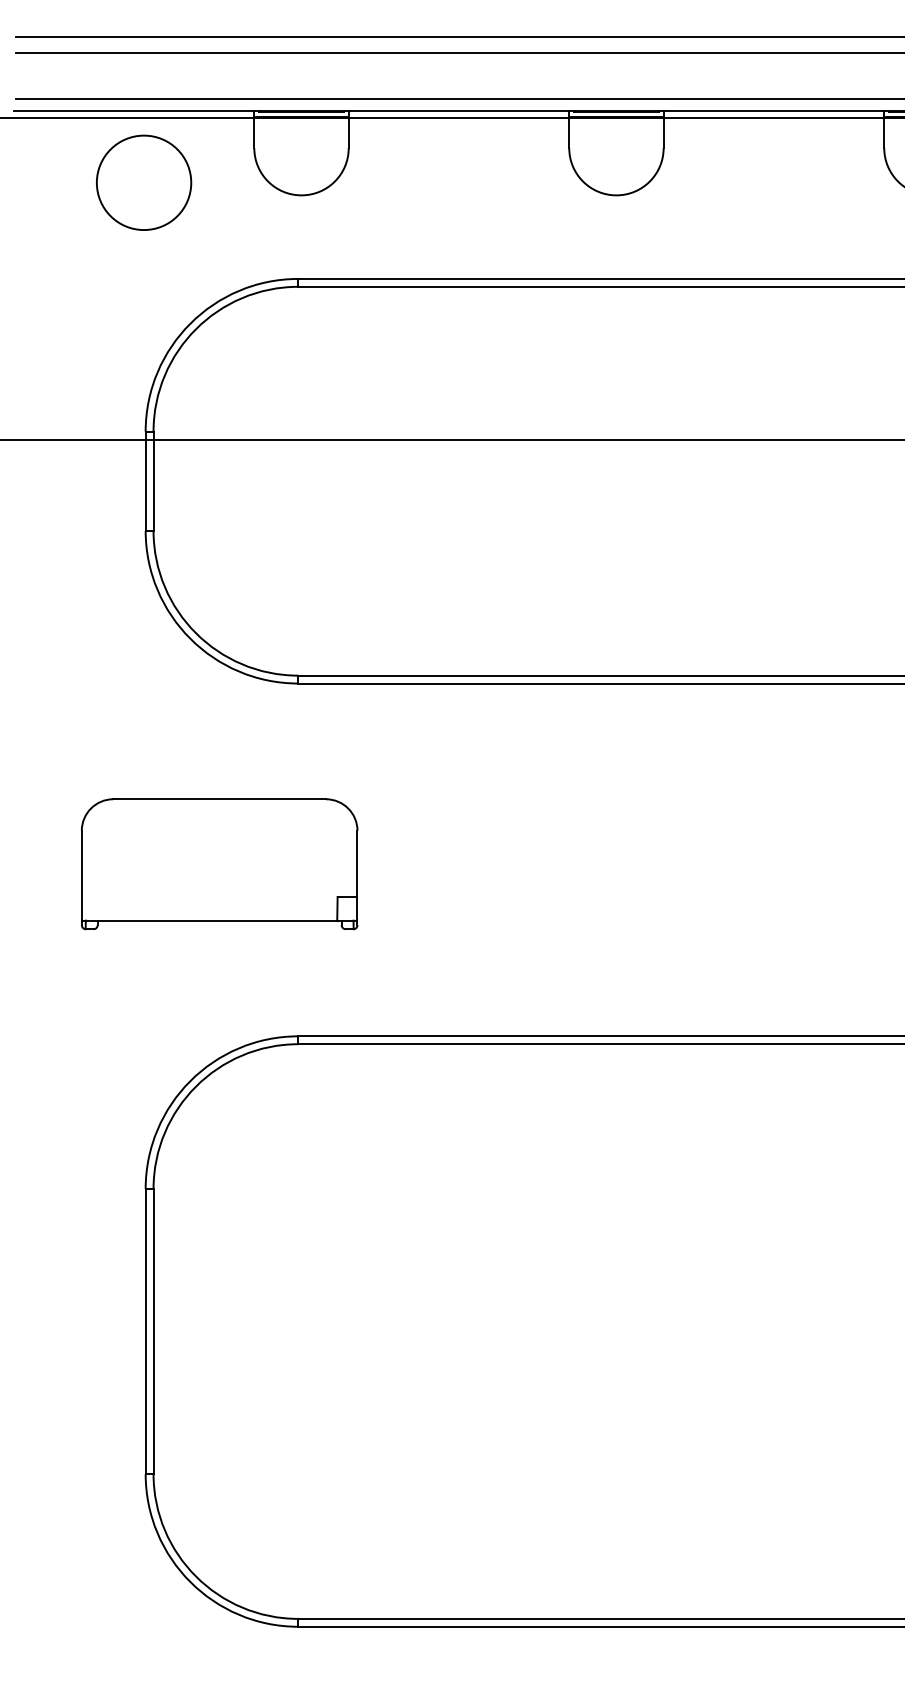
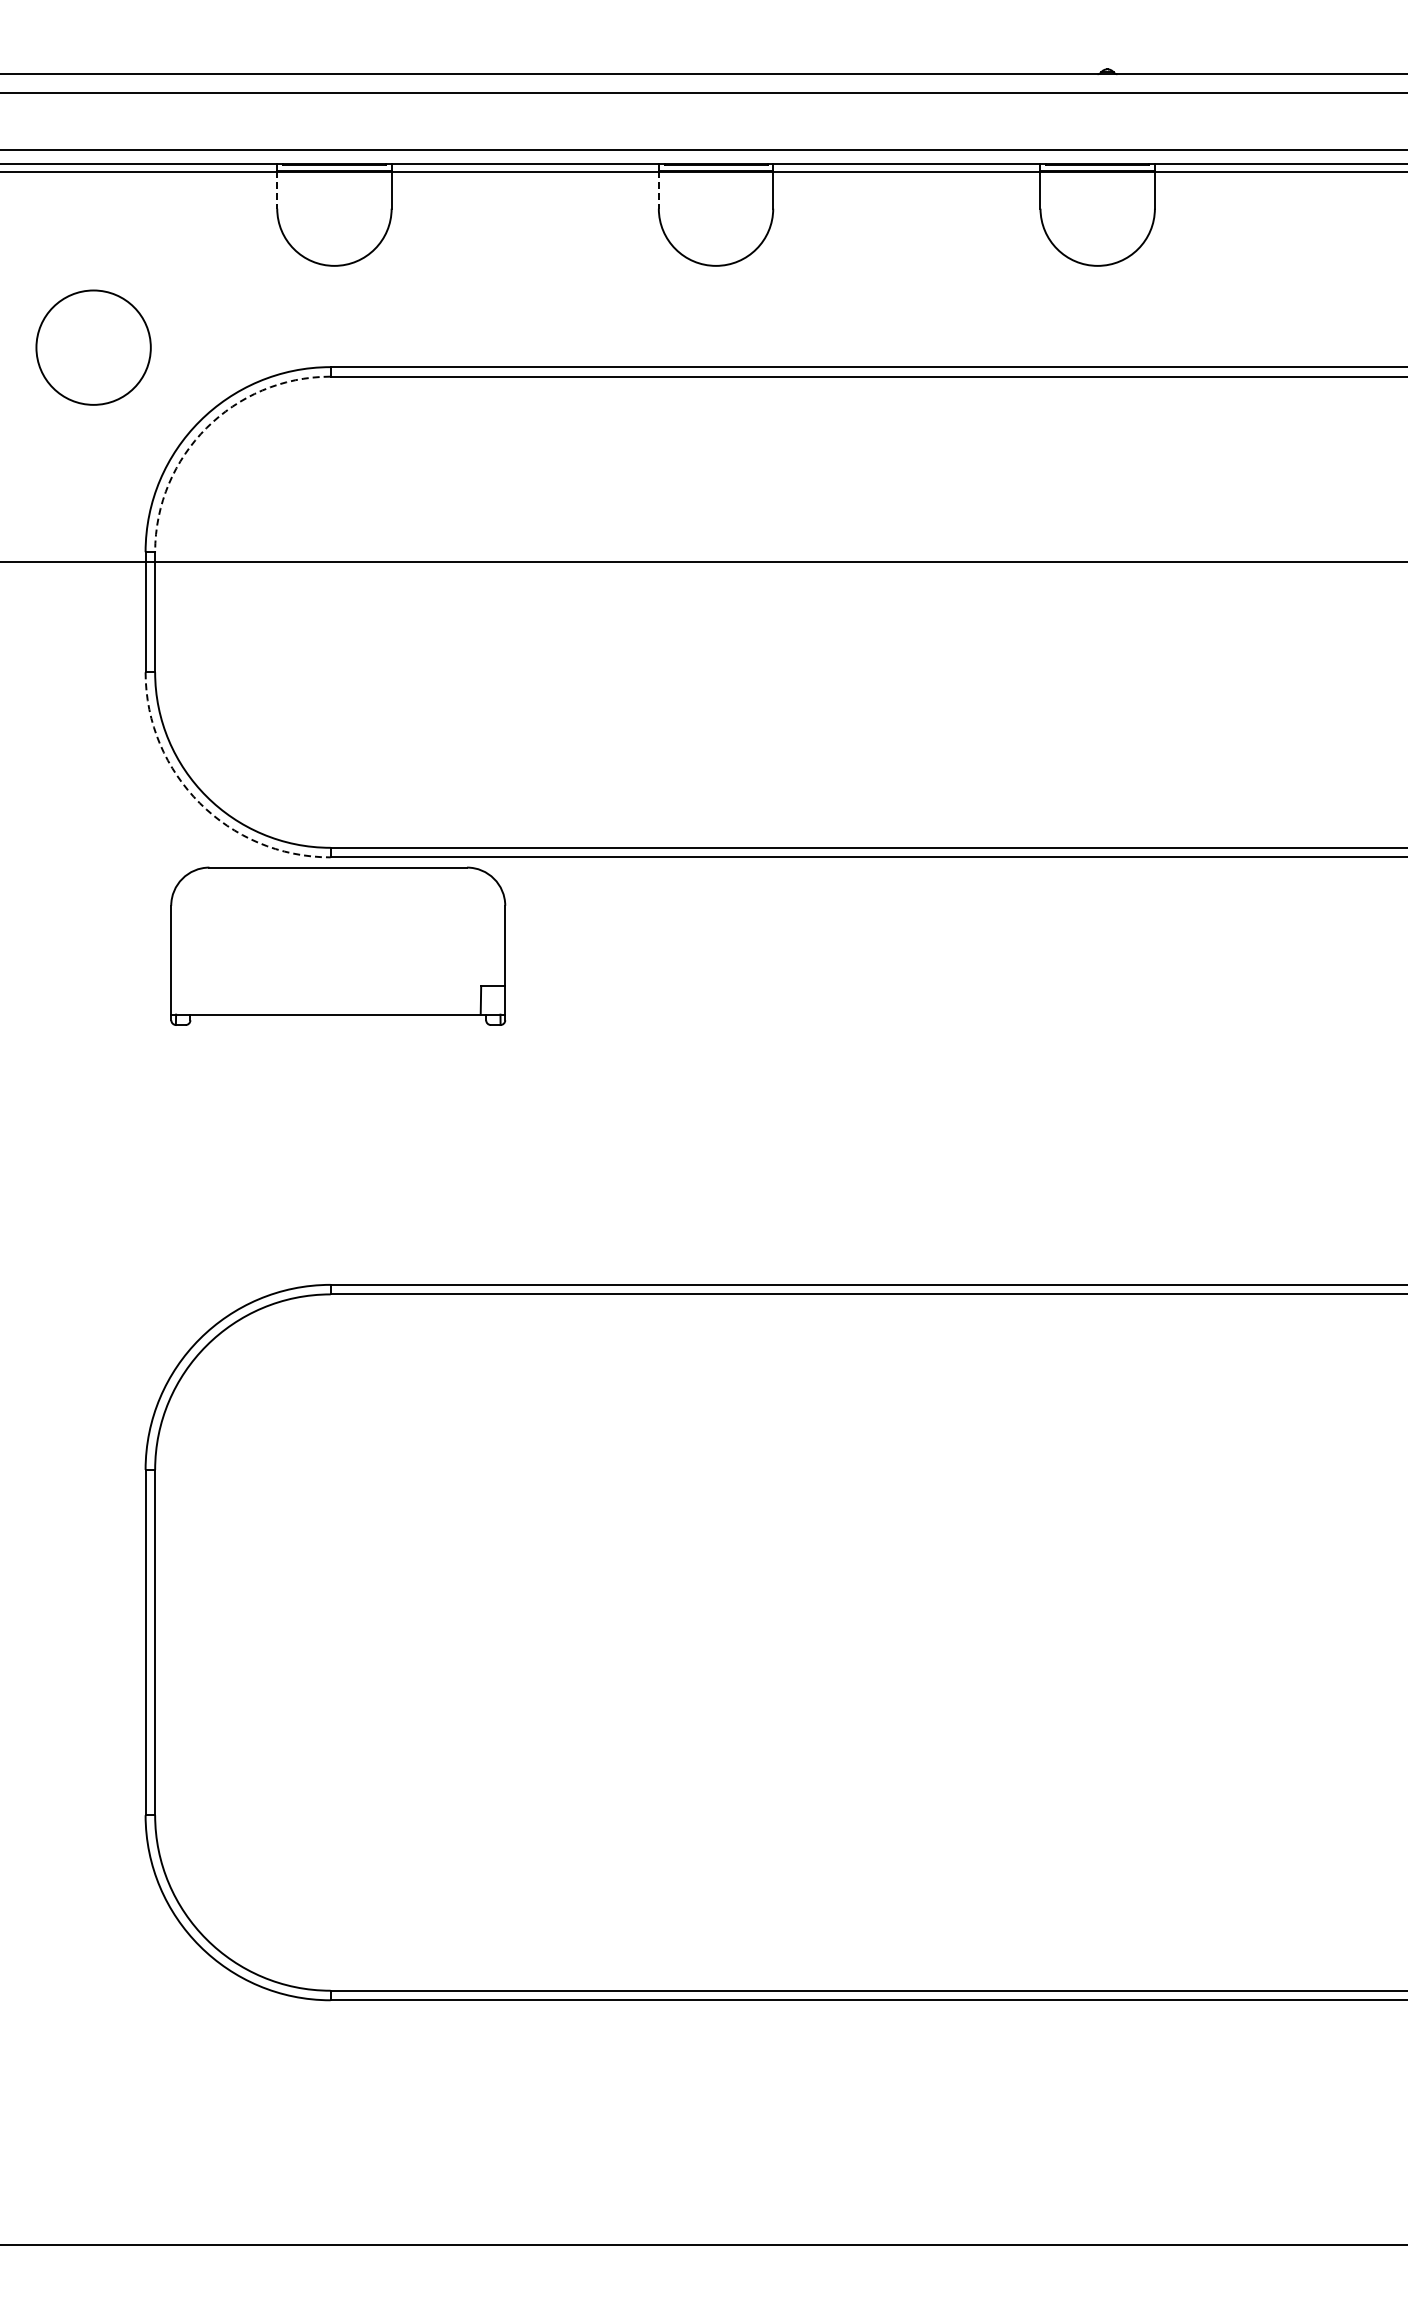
line: (254, 133) -> (277, 190), solid -> dashed
line: (568, 133) -> (658, 190), solid -> dashed
circle: (143, 182) -> (93, 347), moved
arc: (195, 329) -> (206, 428), solid -> dashed
arc: (190, 639) -> (199, 803), solid -> dashed
part: (219, 863) -> (338, 945), moved

